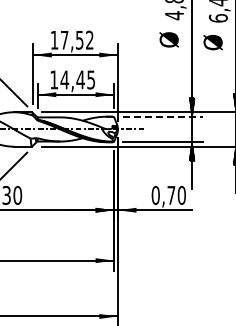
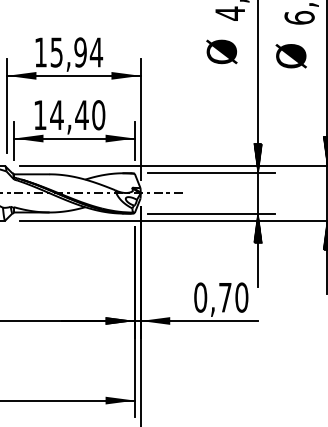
text: (77, 39) -> (77, 51), 17,52 -> 15,94
text: (91, 79) -> (99, 114), 14,45 -> 14,40
line: (163, 116) -> (212, 172), dashed -> solid

